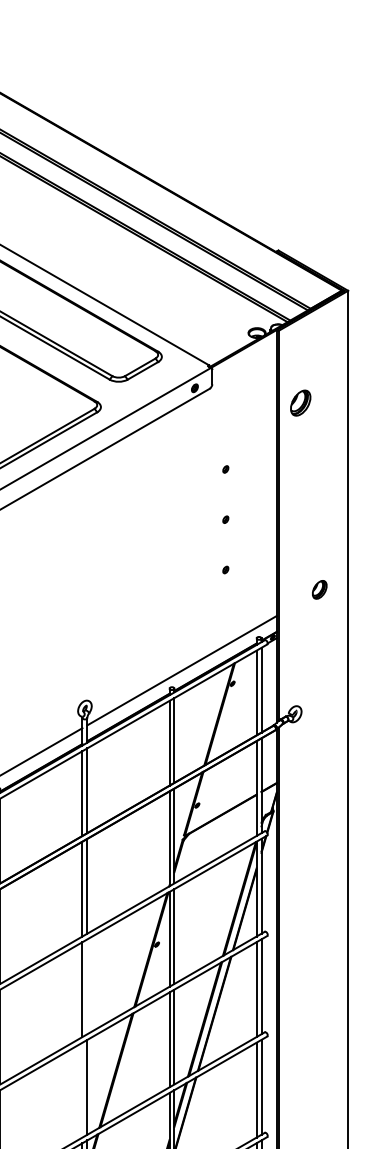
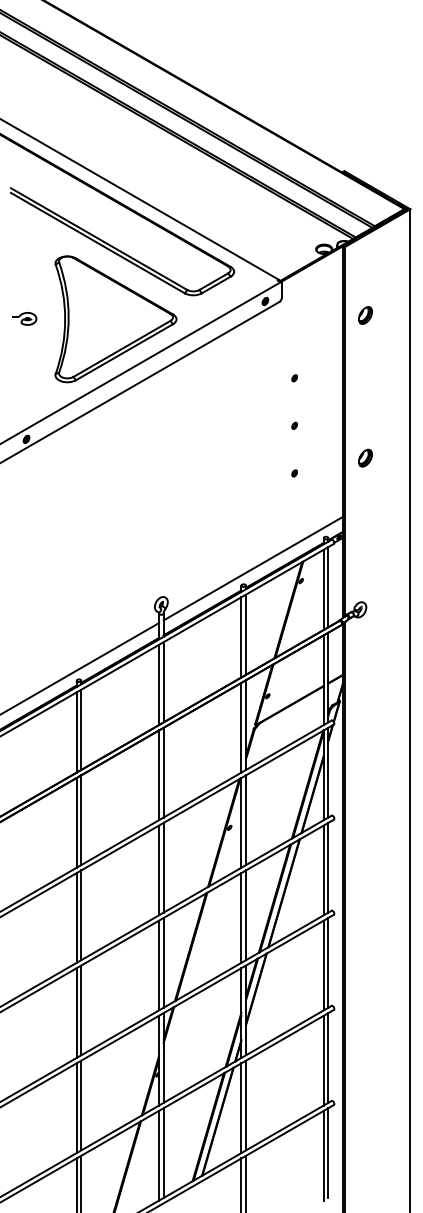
part: (300, 403) -> (365, 315), size x0.71
part: (319, 589) -> (365, 457), moved
line: (87, 986) -> (163, 867), added
line: (82, 1090) -> (159, 965), added

